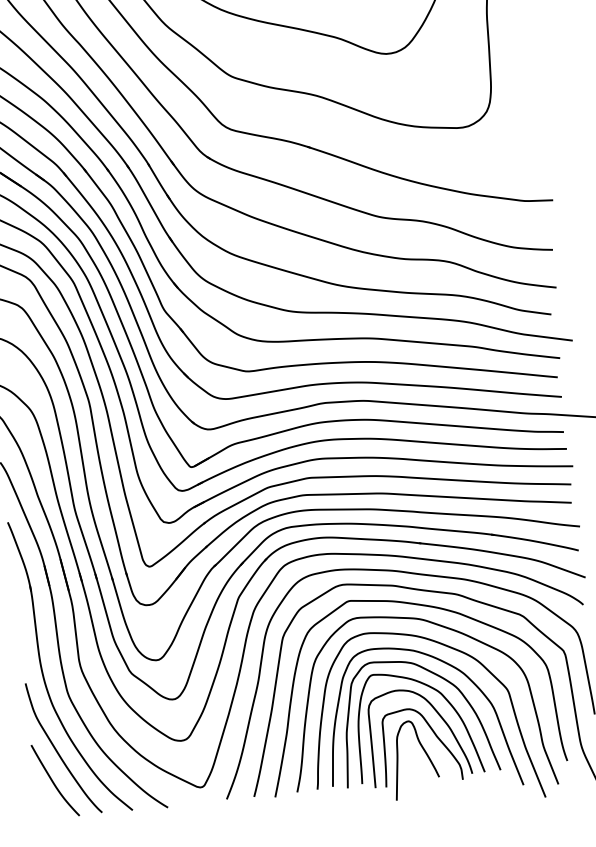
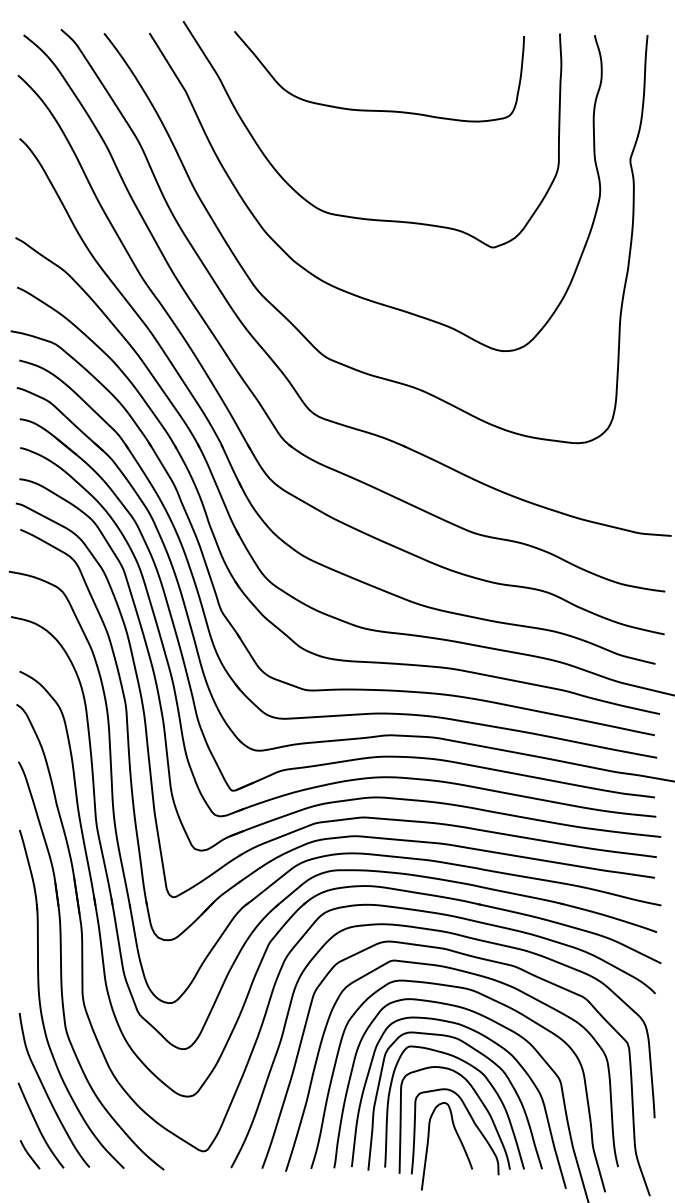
curve: (48, 807) -> (29, 1154), added

